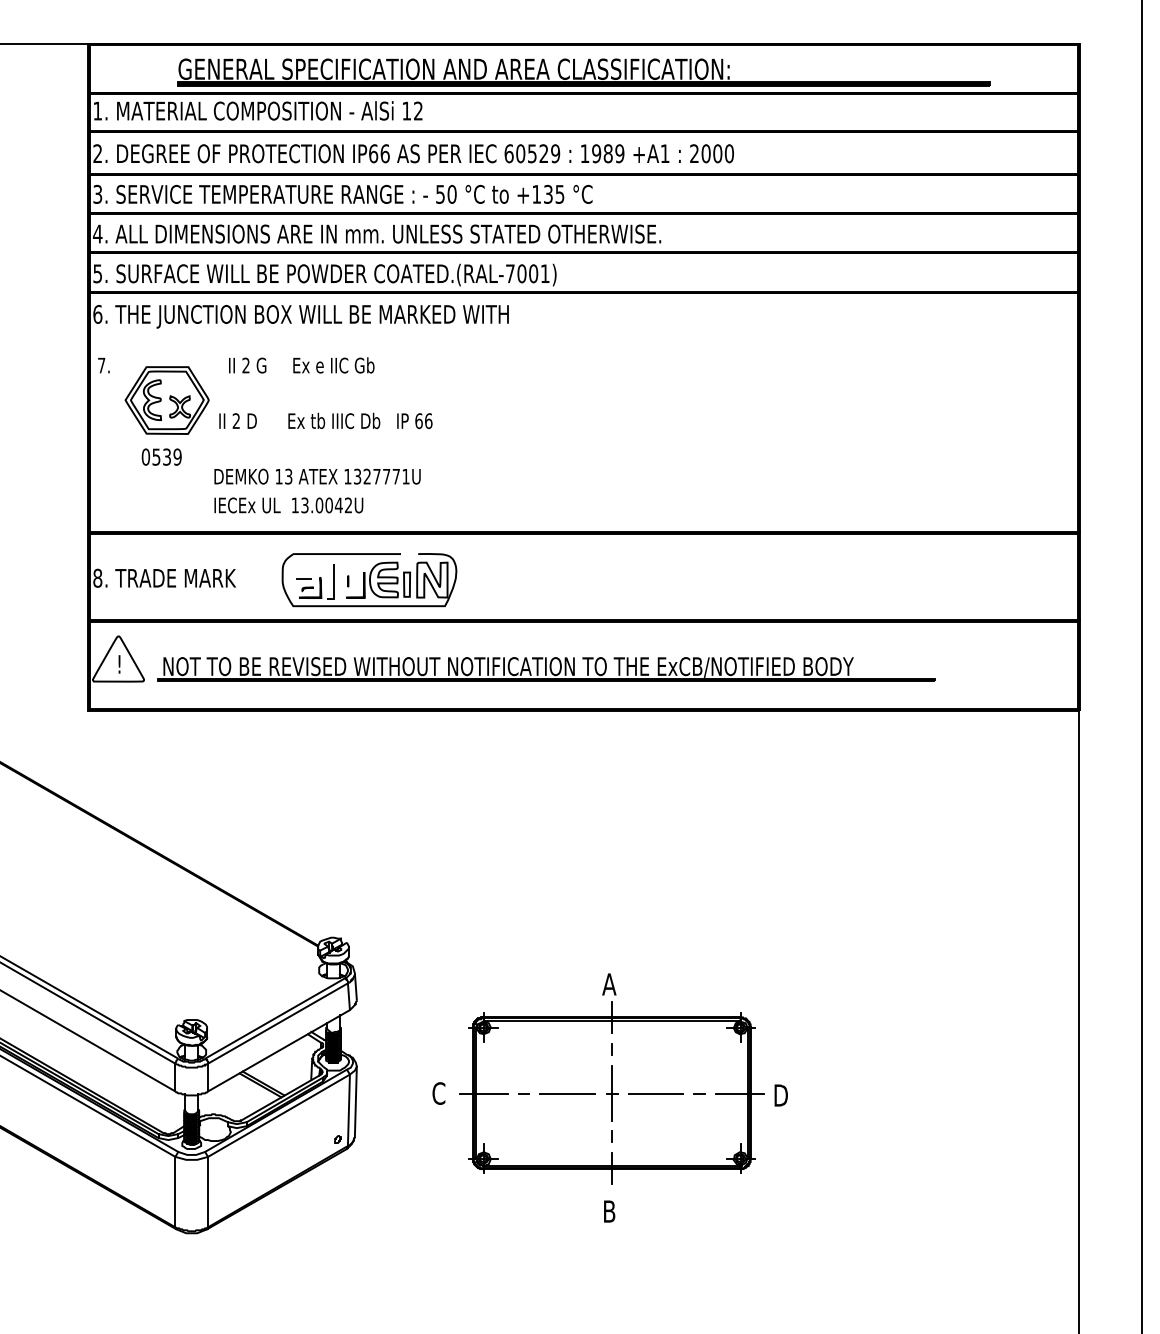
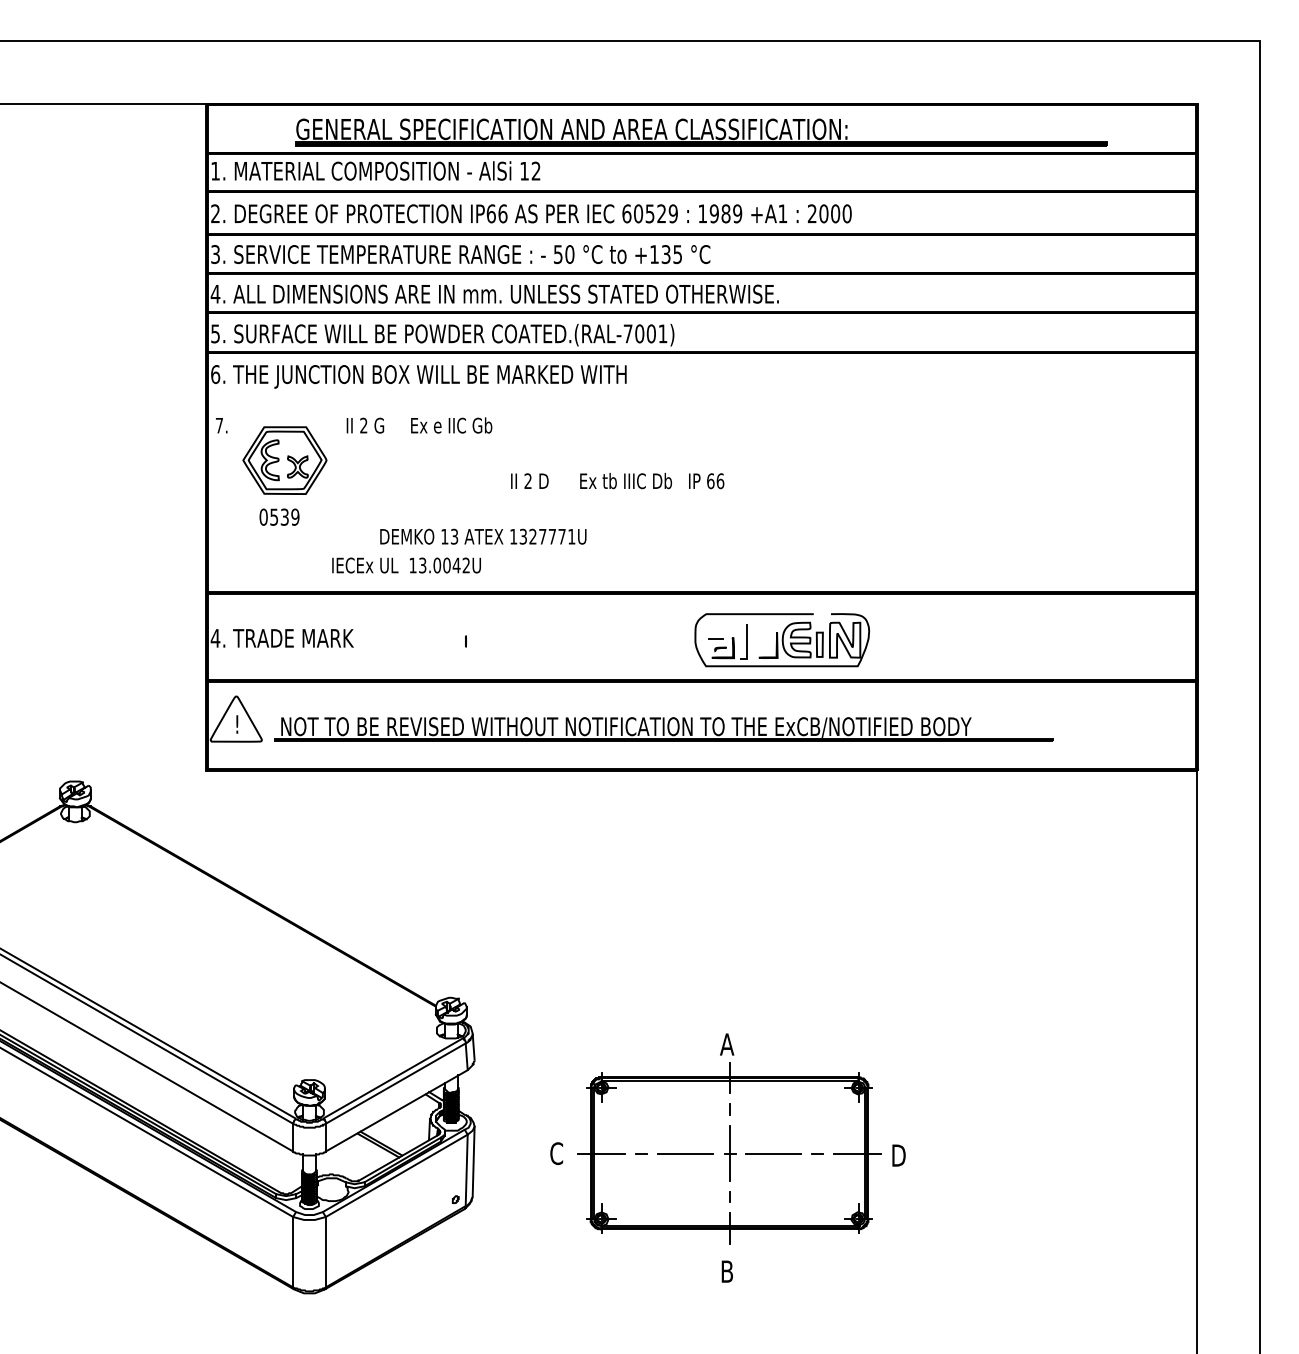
text: (325, 420) -> (617, 480), moved
text: (317, 476) -> (483, 536), moved
text: (97, 577) -> (215, 637), 8. -> 4.
part: (369, 580) -> (782, 640), moved

